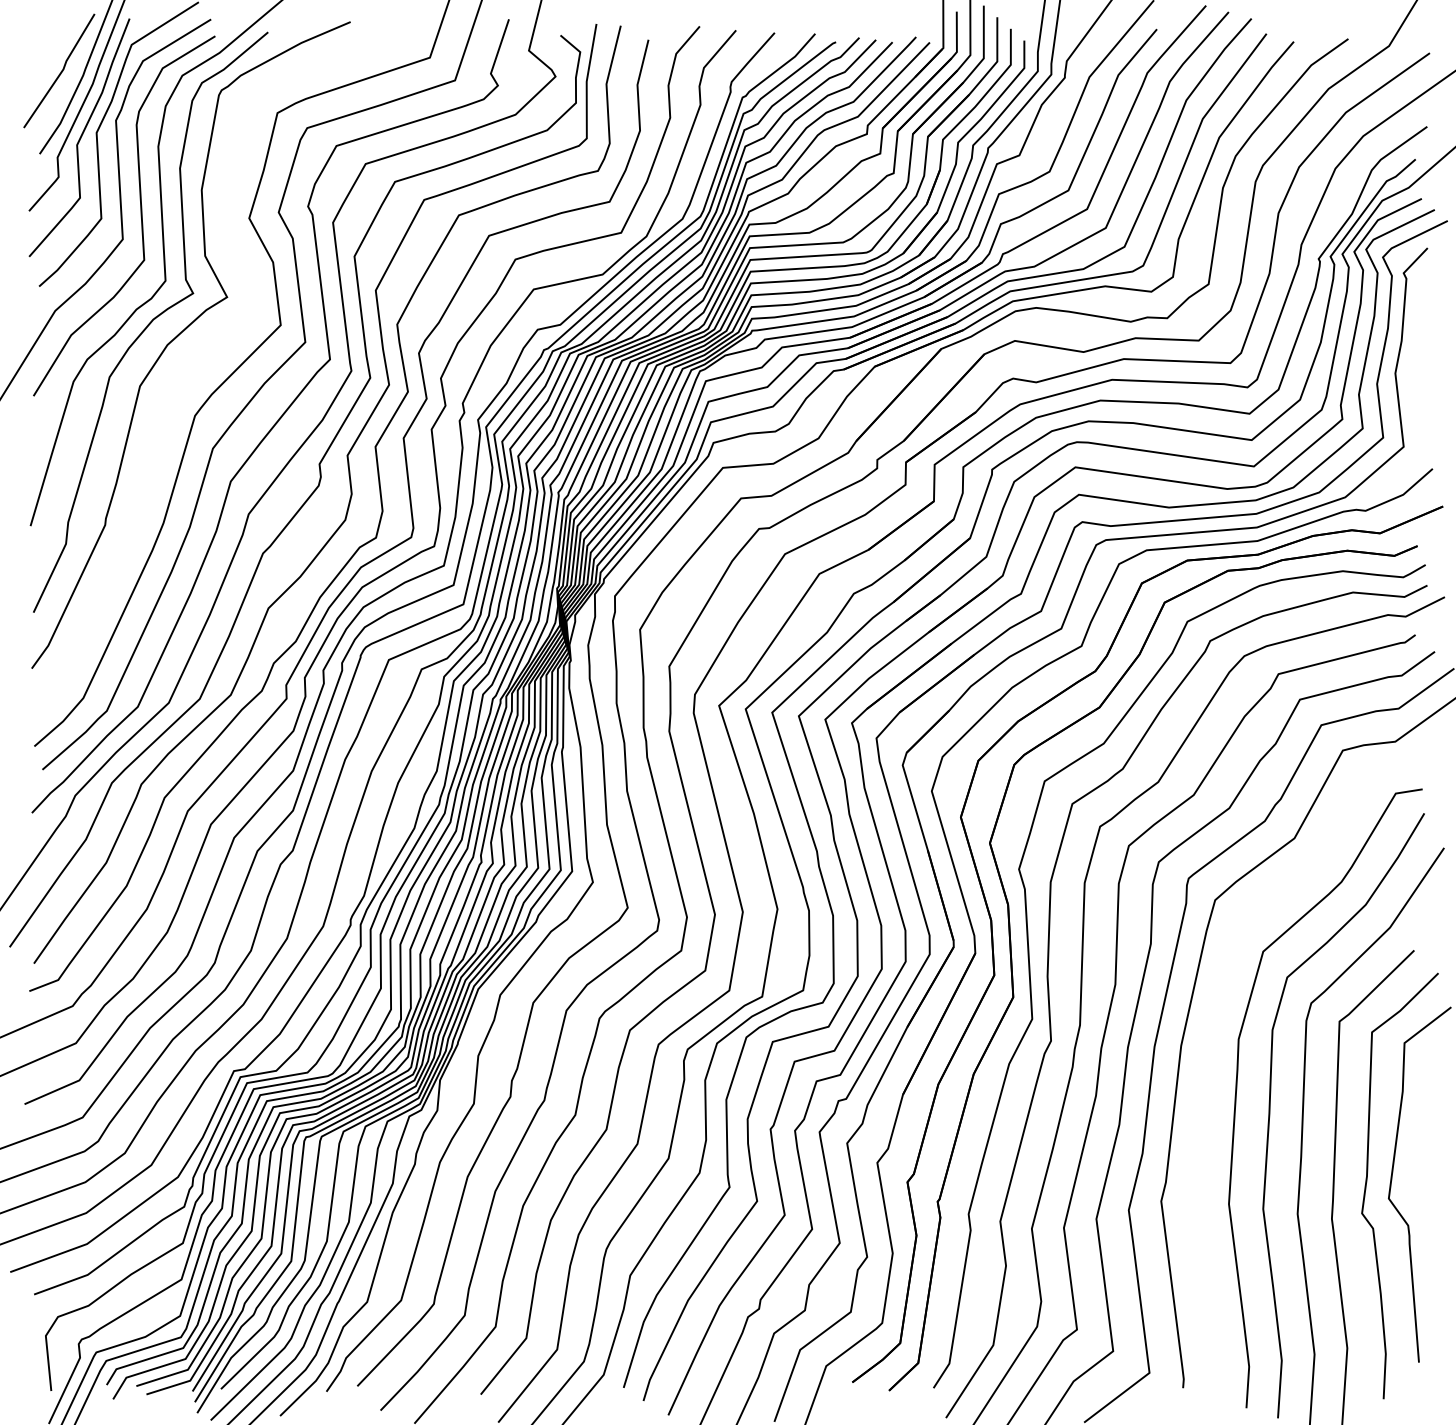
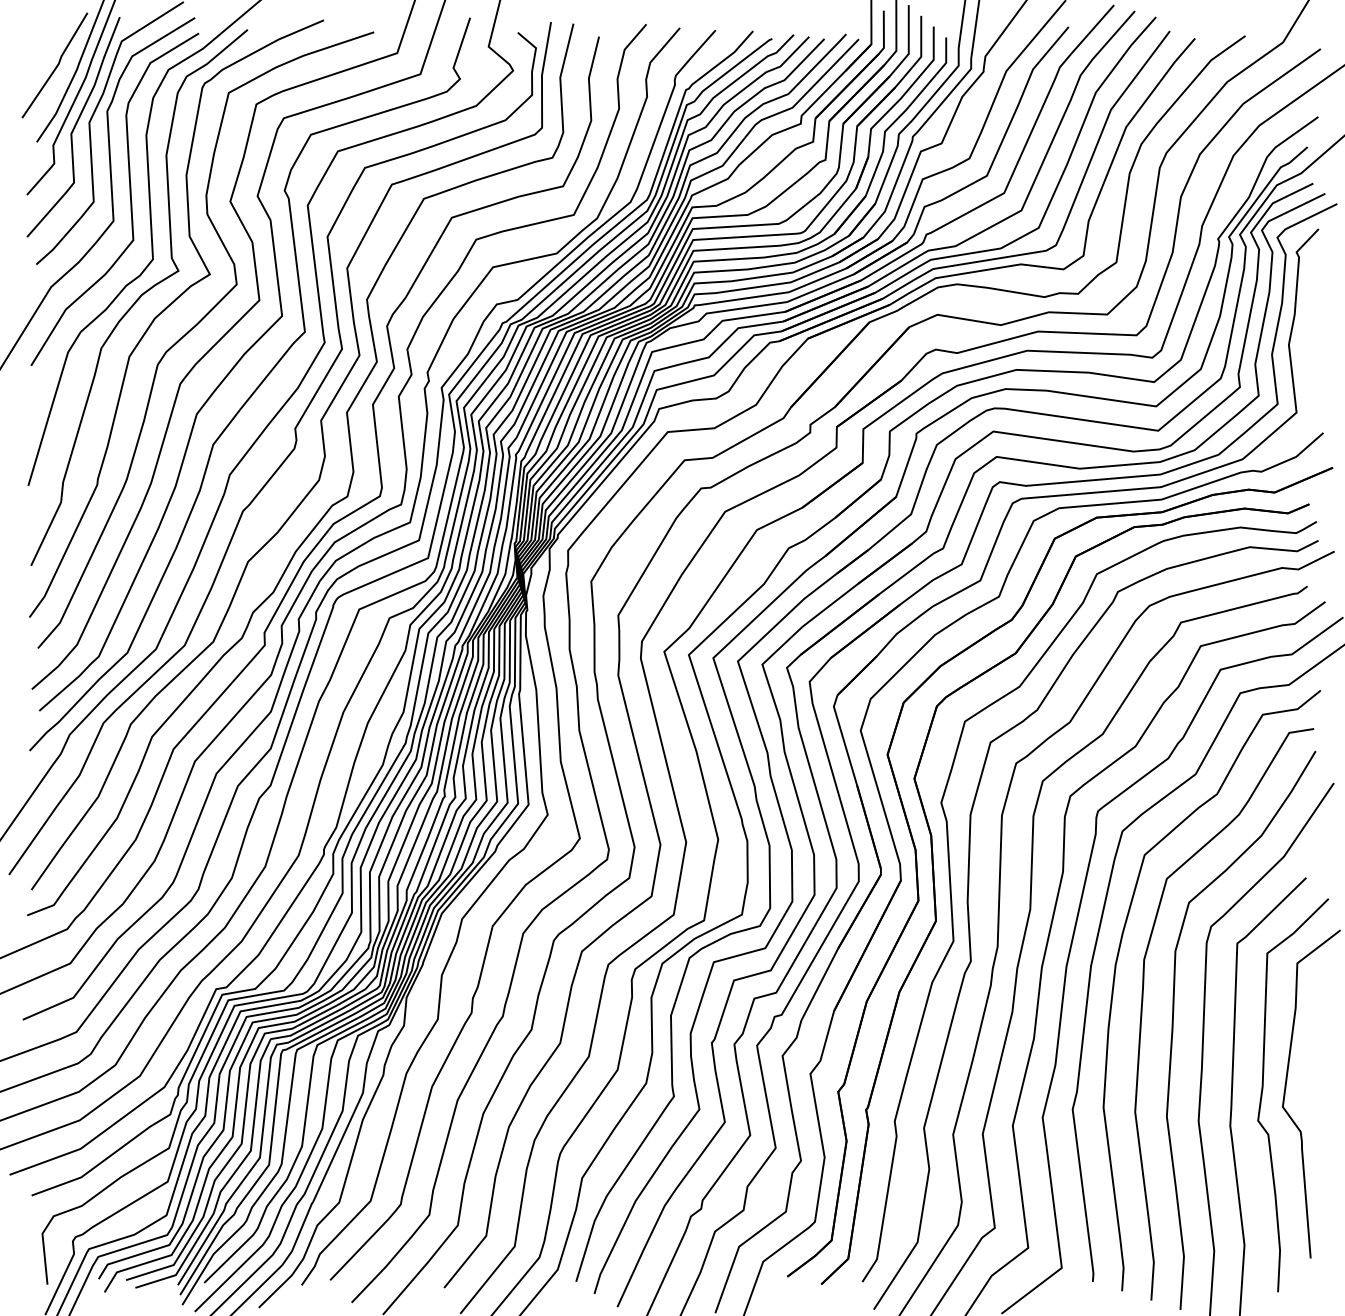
curve: (210, 355) -> (194, 328), added
curve: (1207, 1059) -> (1115, 978), added

